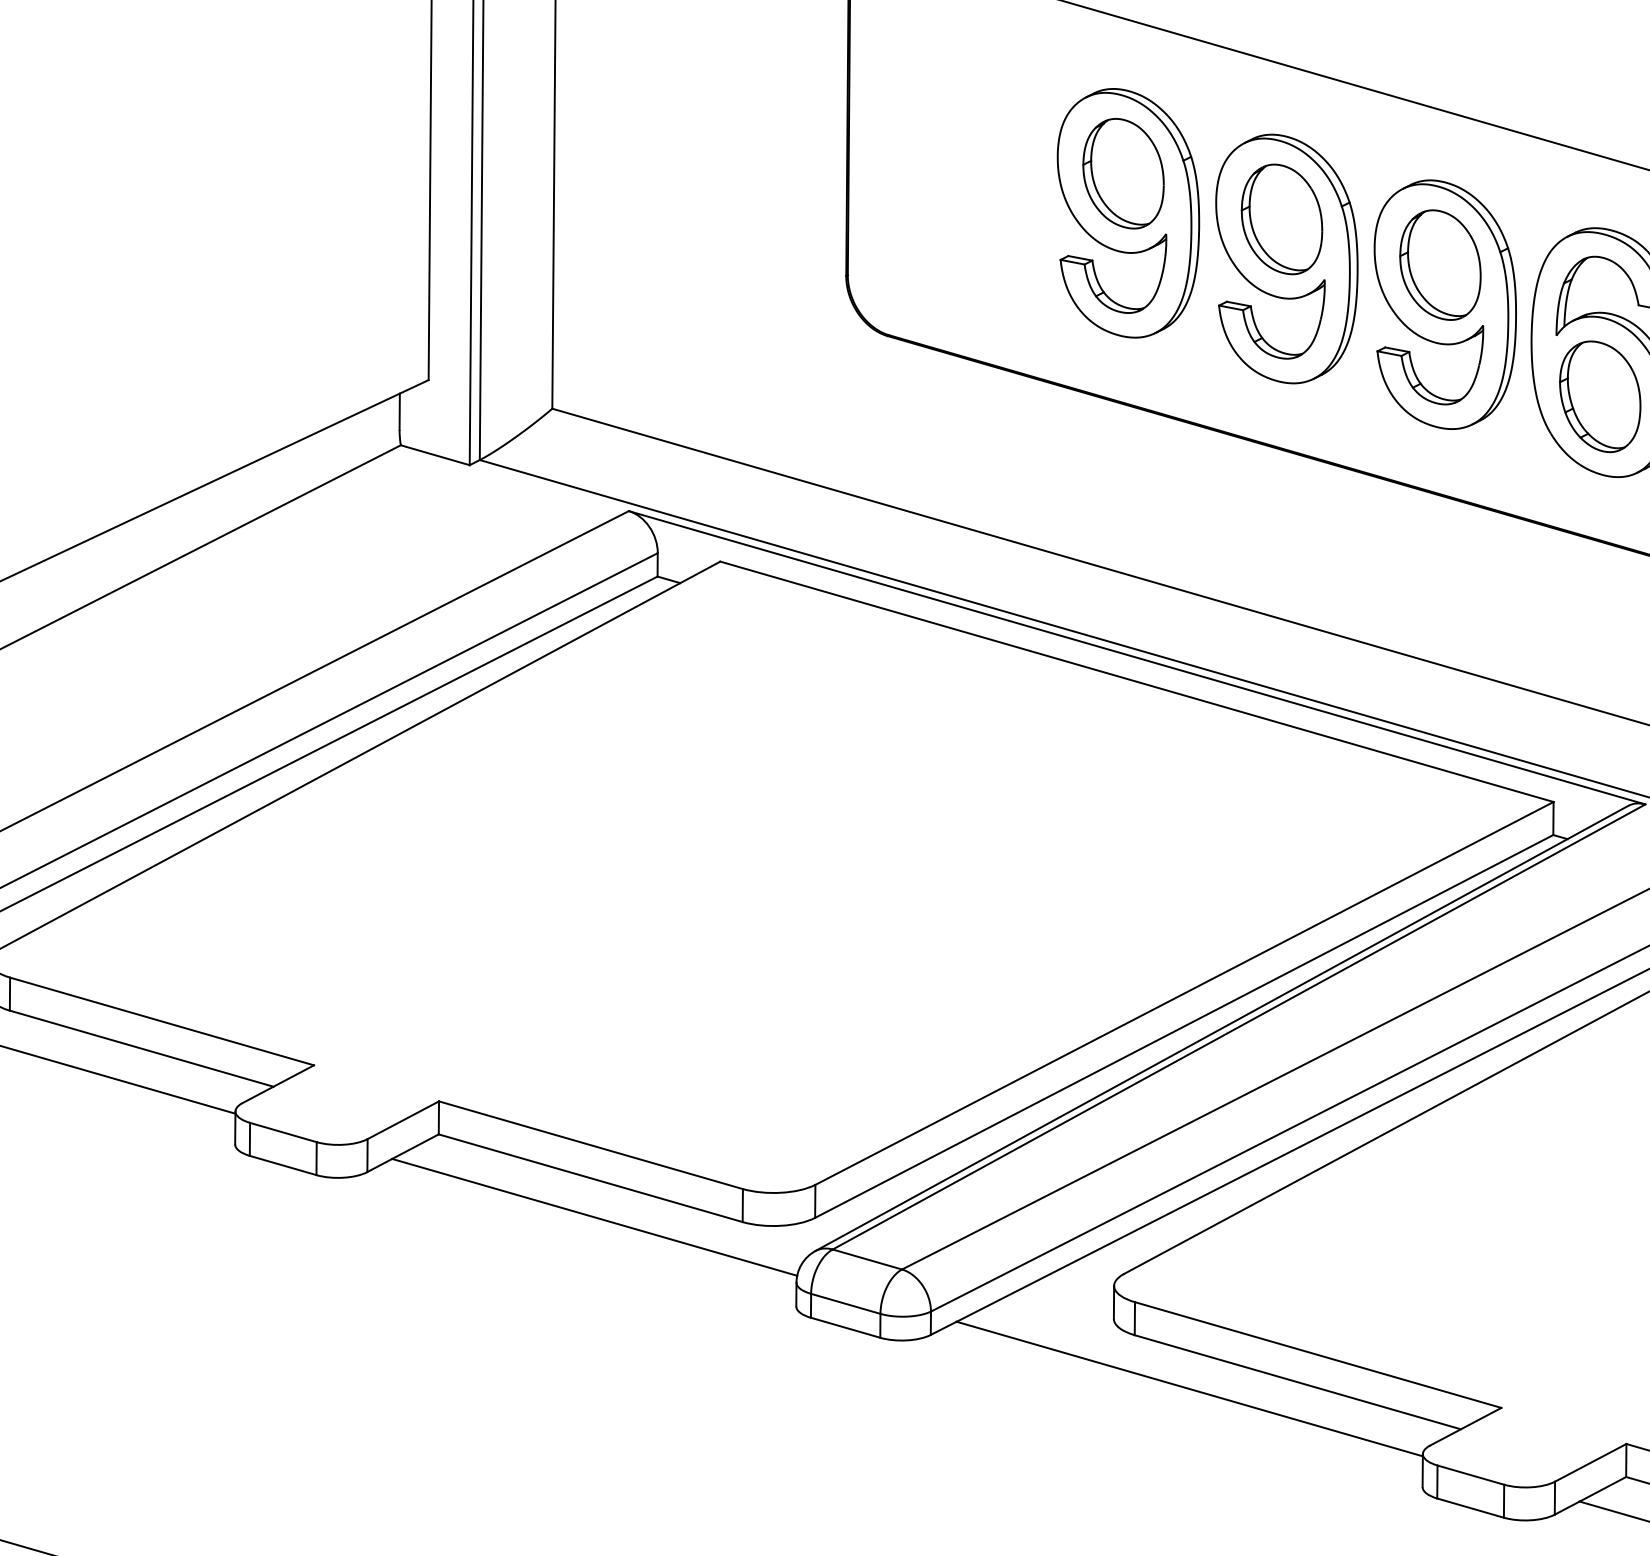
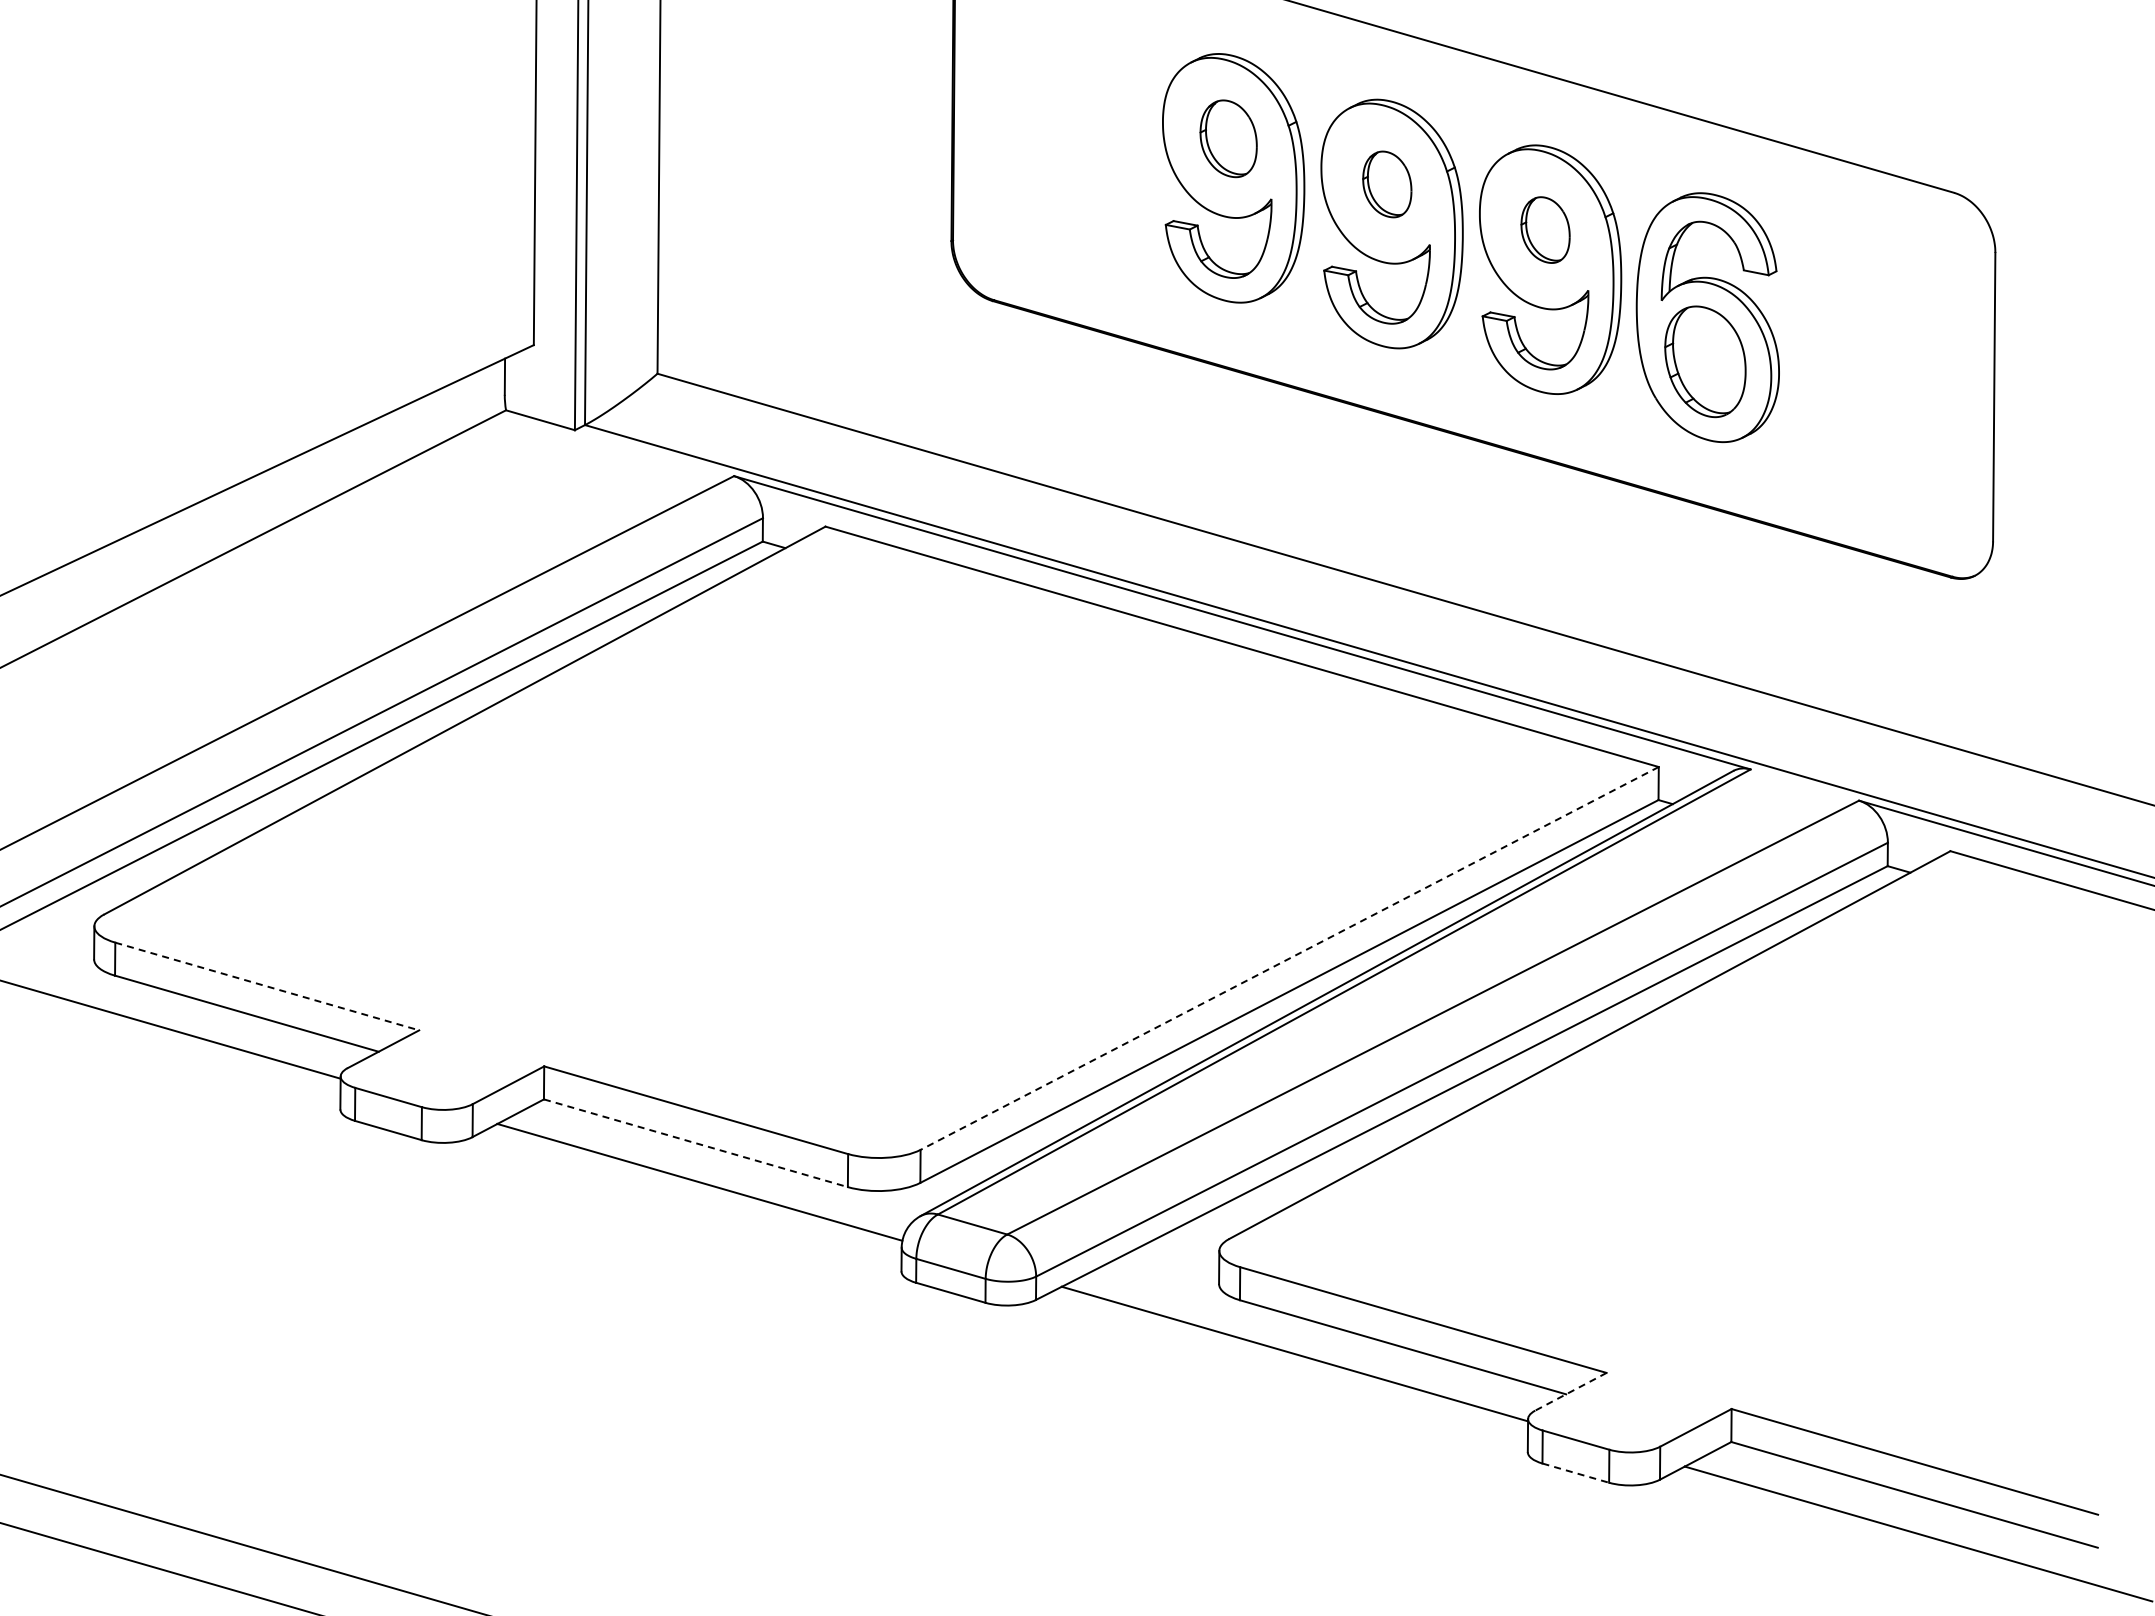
part: (1123, 173) -> (1228, 138), size x0.7
part: (1282, 219) -> (1387, 184), size x0.6
part: (1440, 264) -> (1545, 229), size x0.6
line: (1184, 993) -> (1289, 958), solid -> dashed
line: (162, 1021) -> (267, 986), solid -> dashed
line: (591, 1178) -> (696, 1143), solid -> dashed
line: (1465, 1427) -> (1570, 1392), solid -> dashed
line: (1470, 1508) -> (1575, 1473), solid -> dashed

